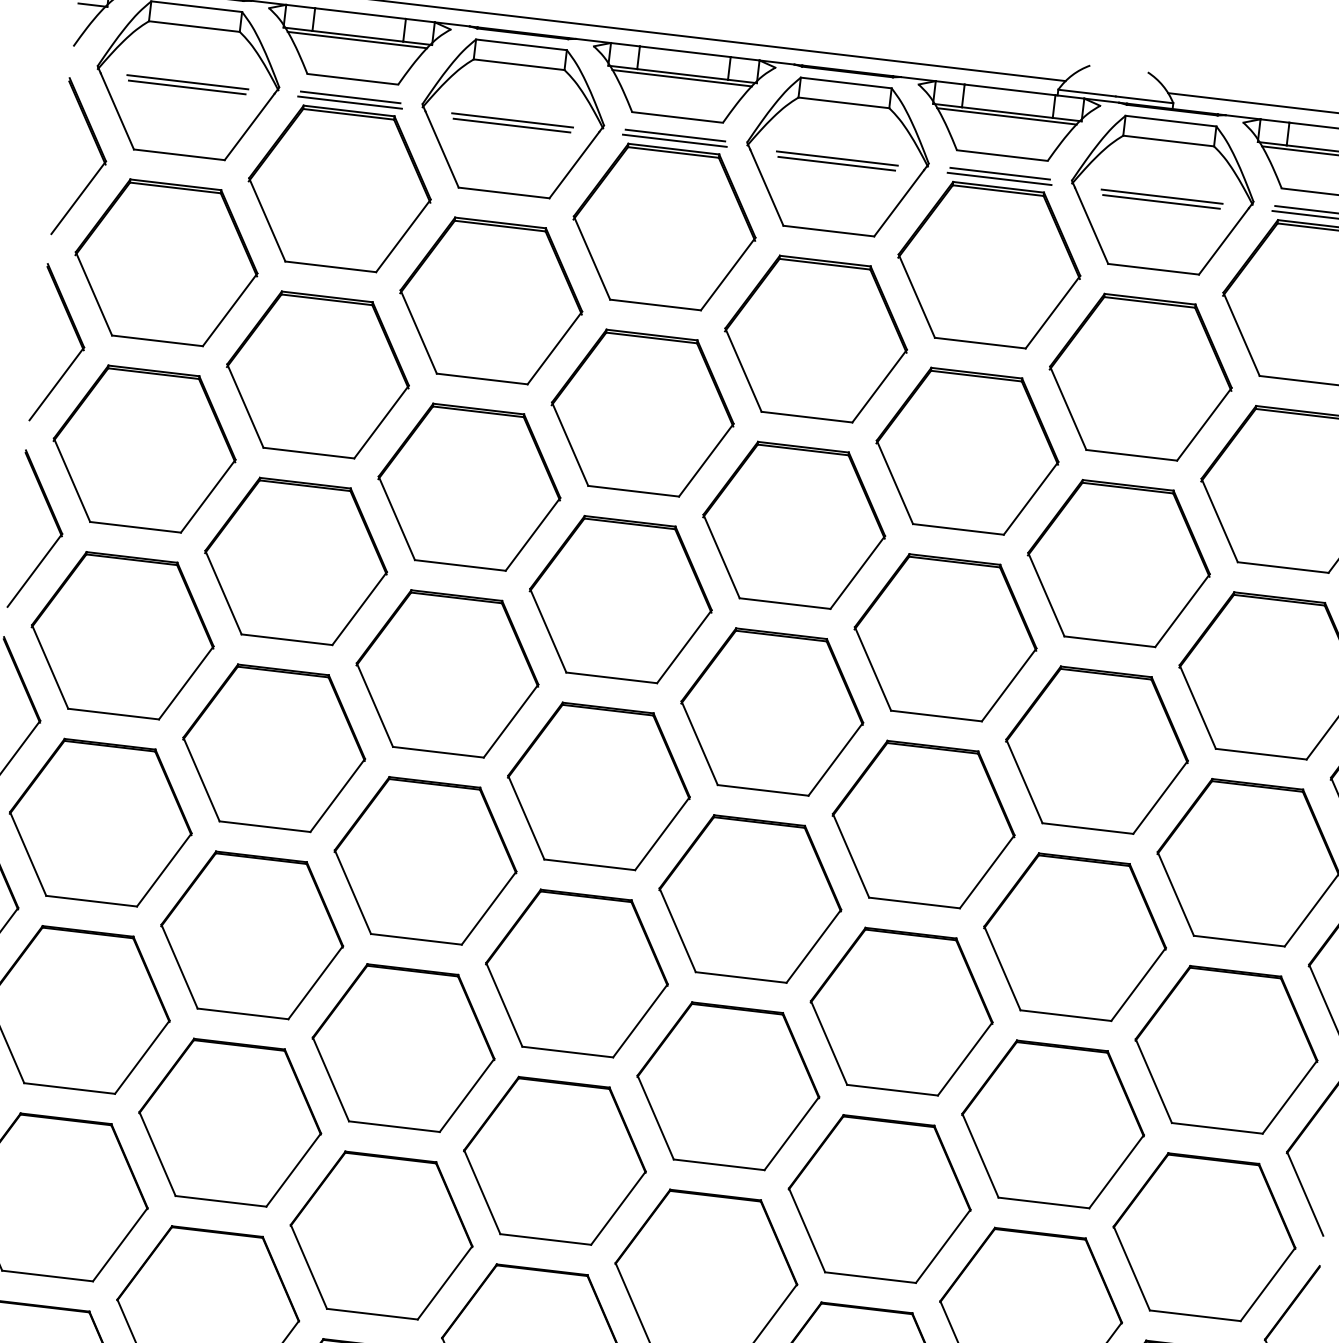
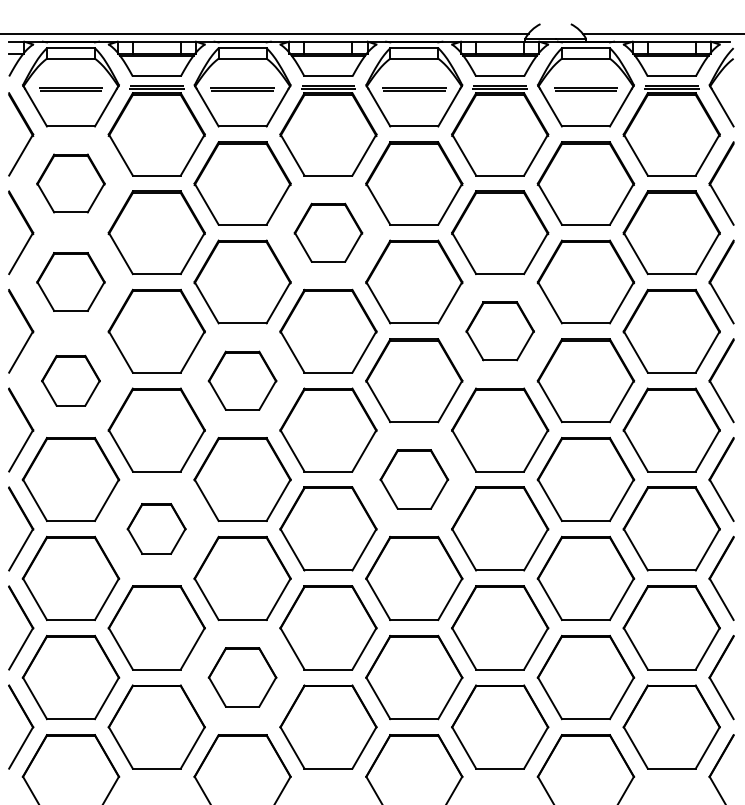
part: (165, 262) -> (70, 183), size x0.7
part: (642, 412) -> (328, 232), size x0.7
part: (143, 448) -> (70, 281), size x0.7
part: (121, 635) -> (70, 380), size x0.6
part: (946, 636) -> (500, 330), size x0.7
part: (447, 673) -> (242, 380), size x0.7
part: (750, 899) -> (414, 479), size x0.7
part: (251, 934) -> (156, 528), size x0.6
part: (381, 1235) -> (242, 677), size x0.7

